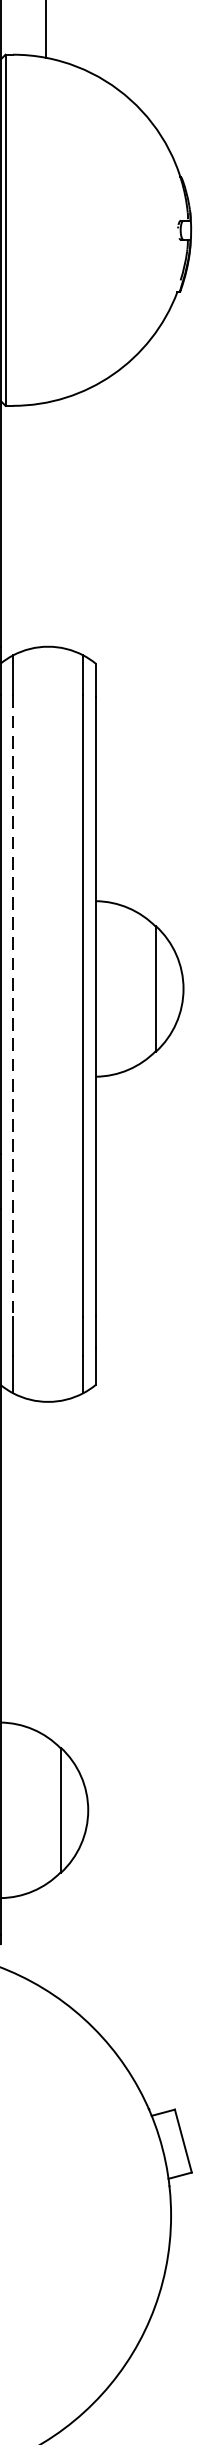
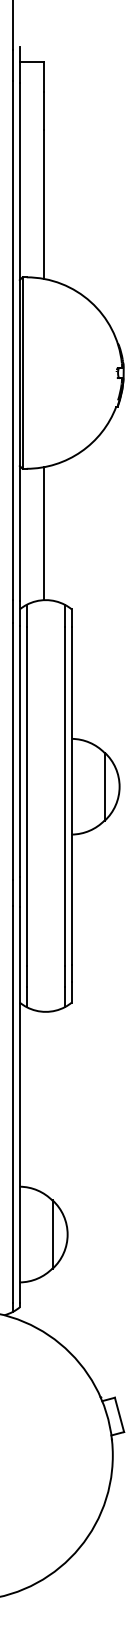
line: (45, 524) -> (44, 533), added
line: (12, 1006) -> (26, 796), dashed -> solid

